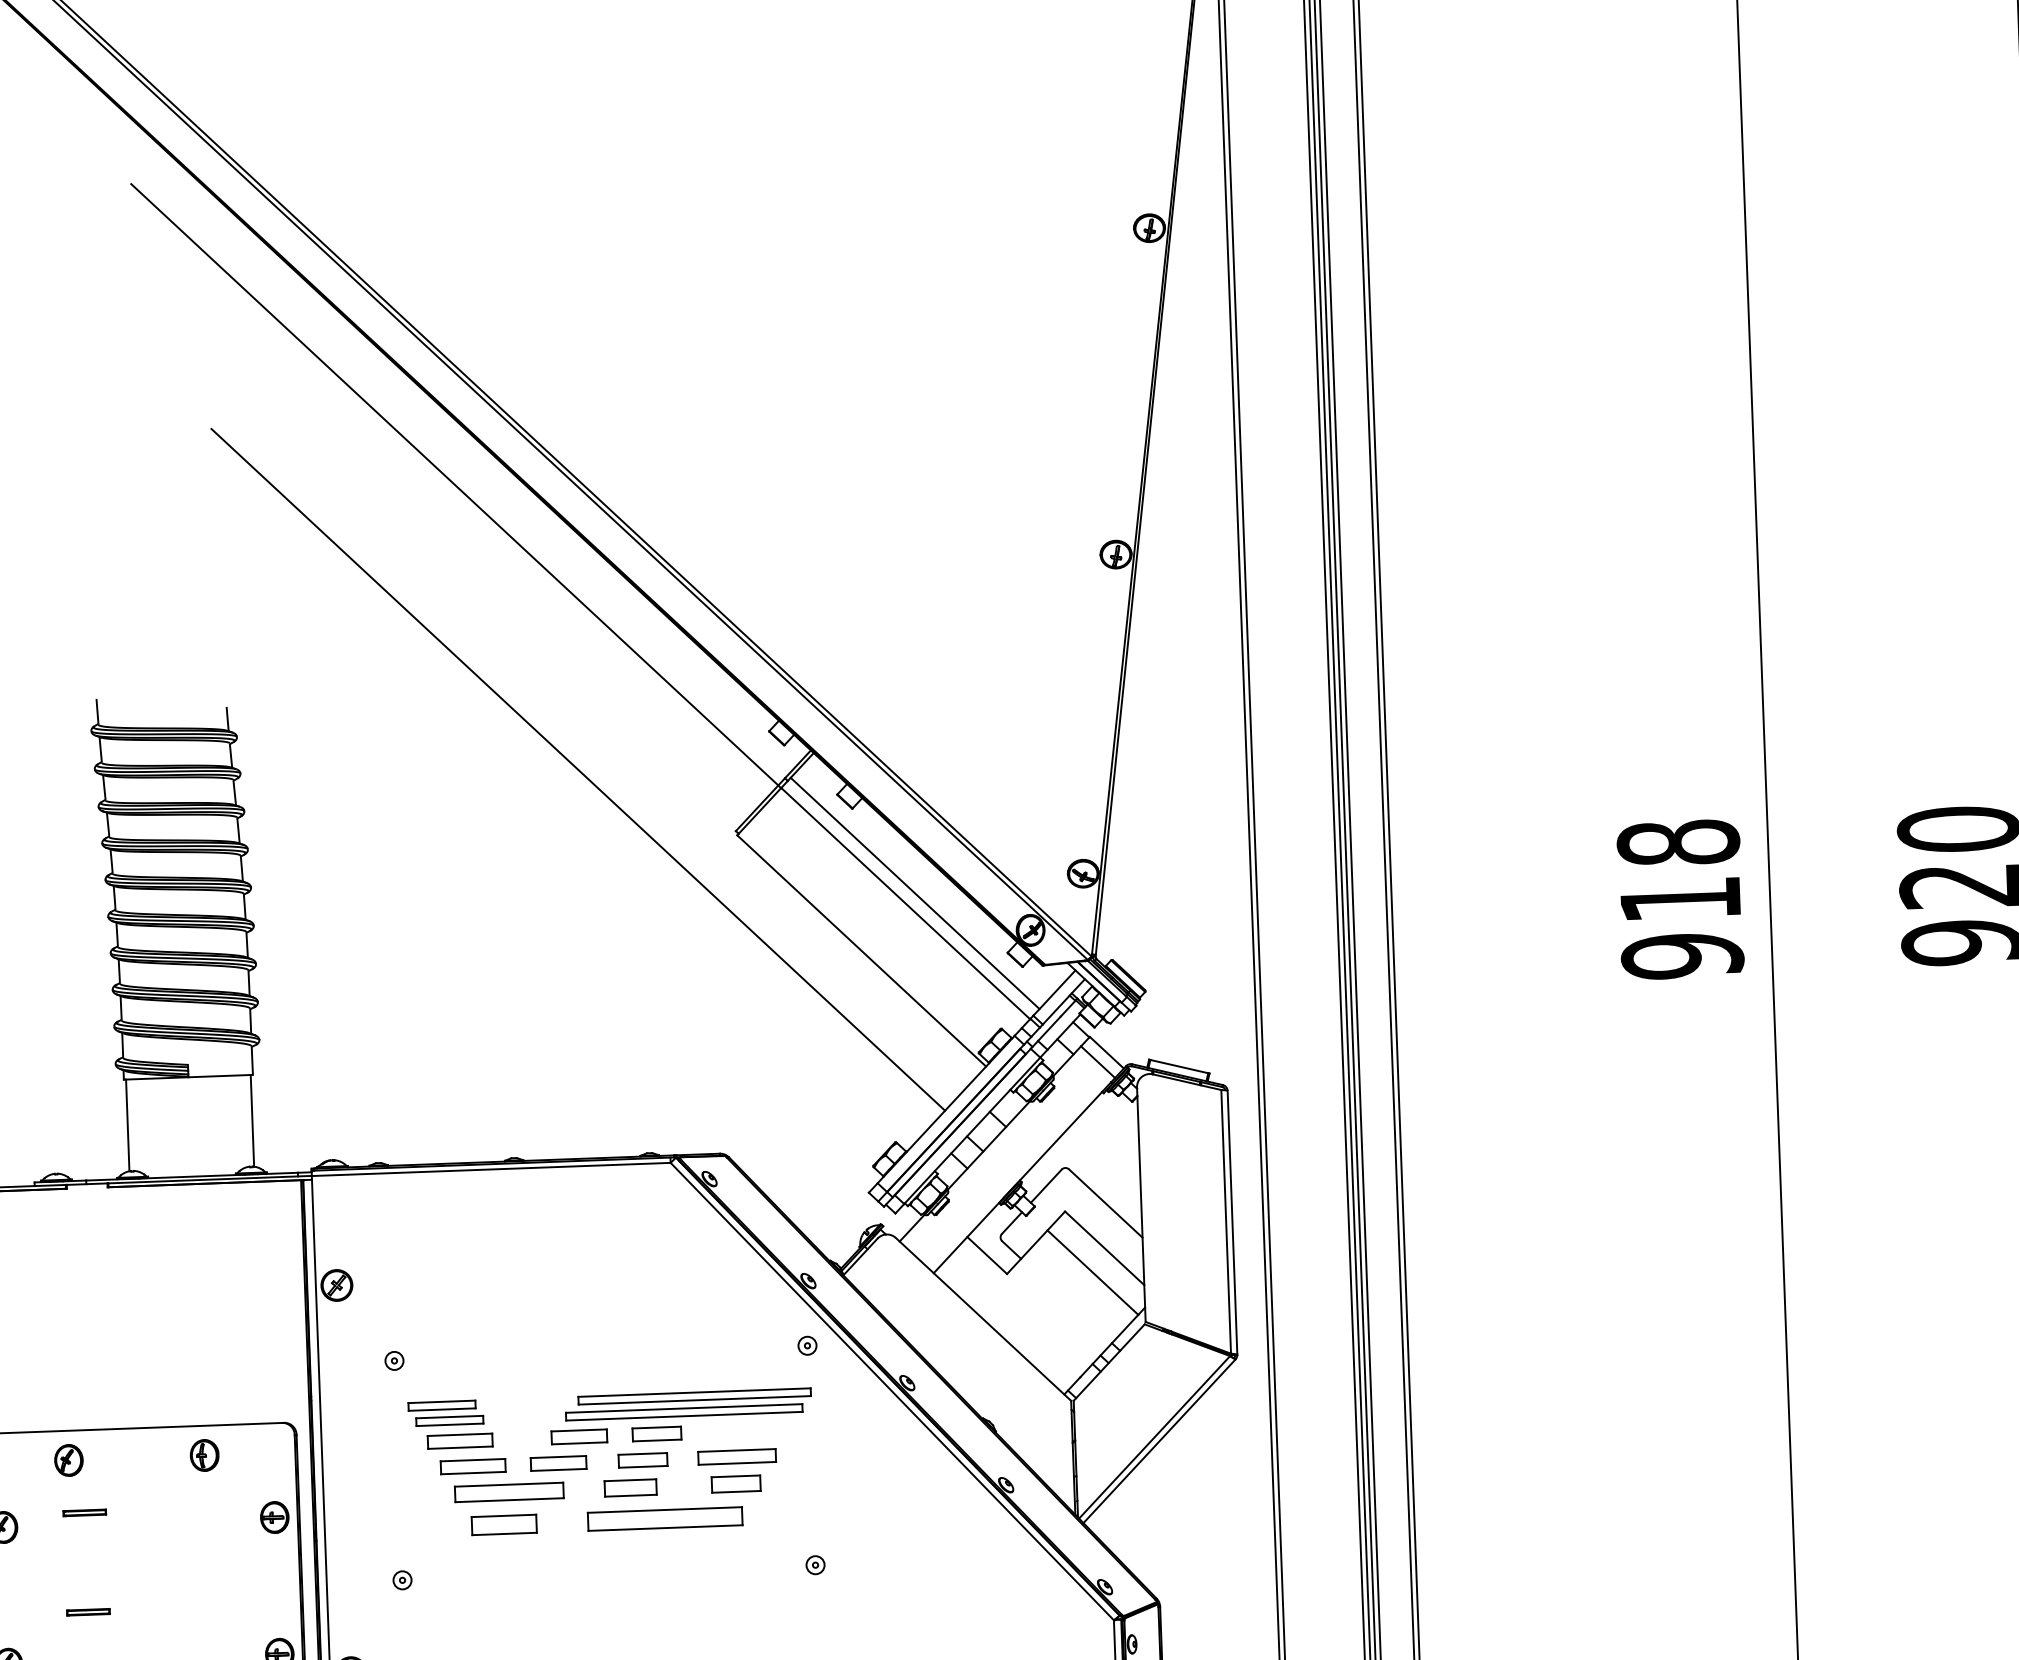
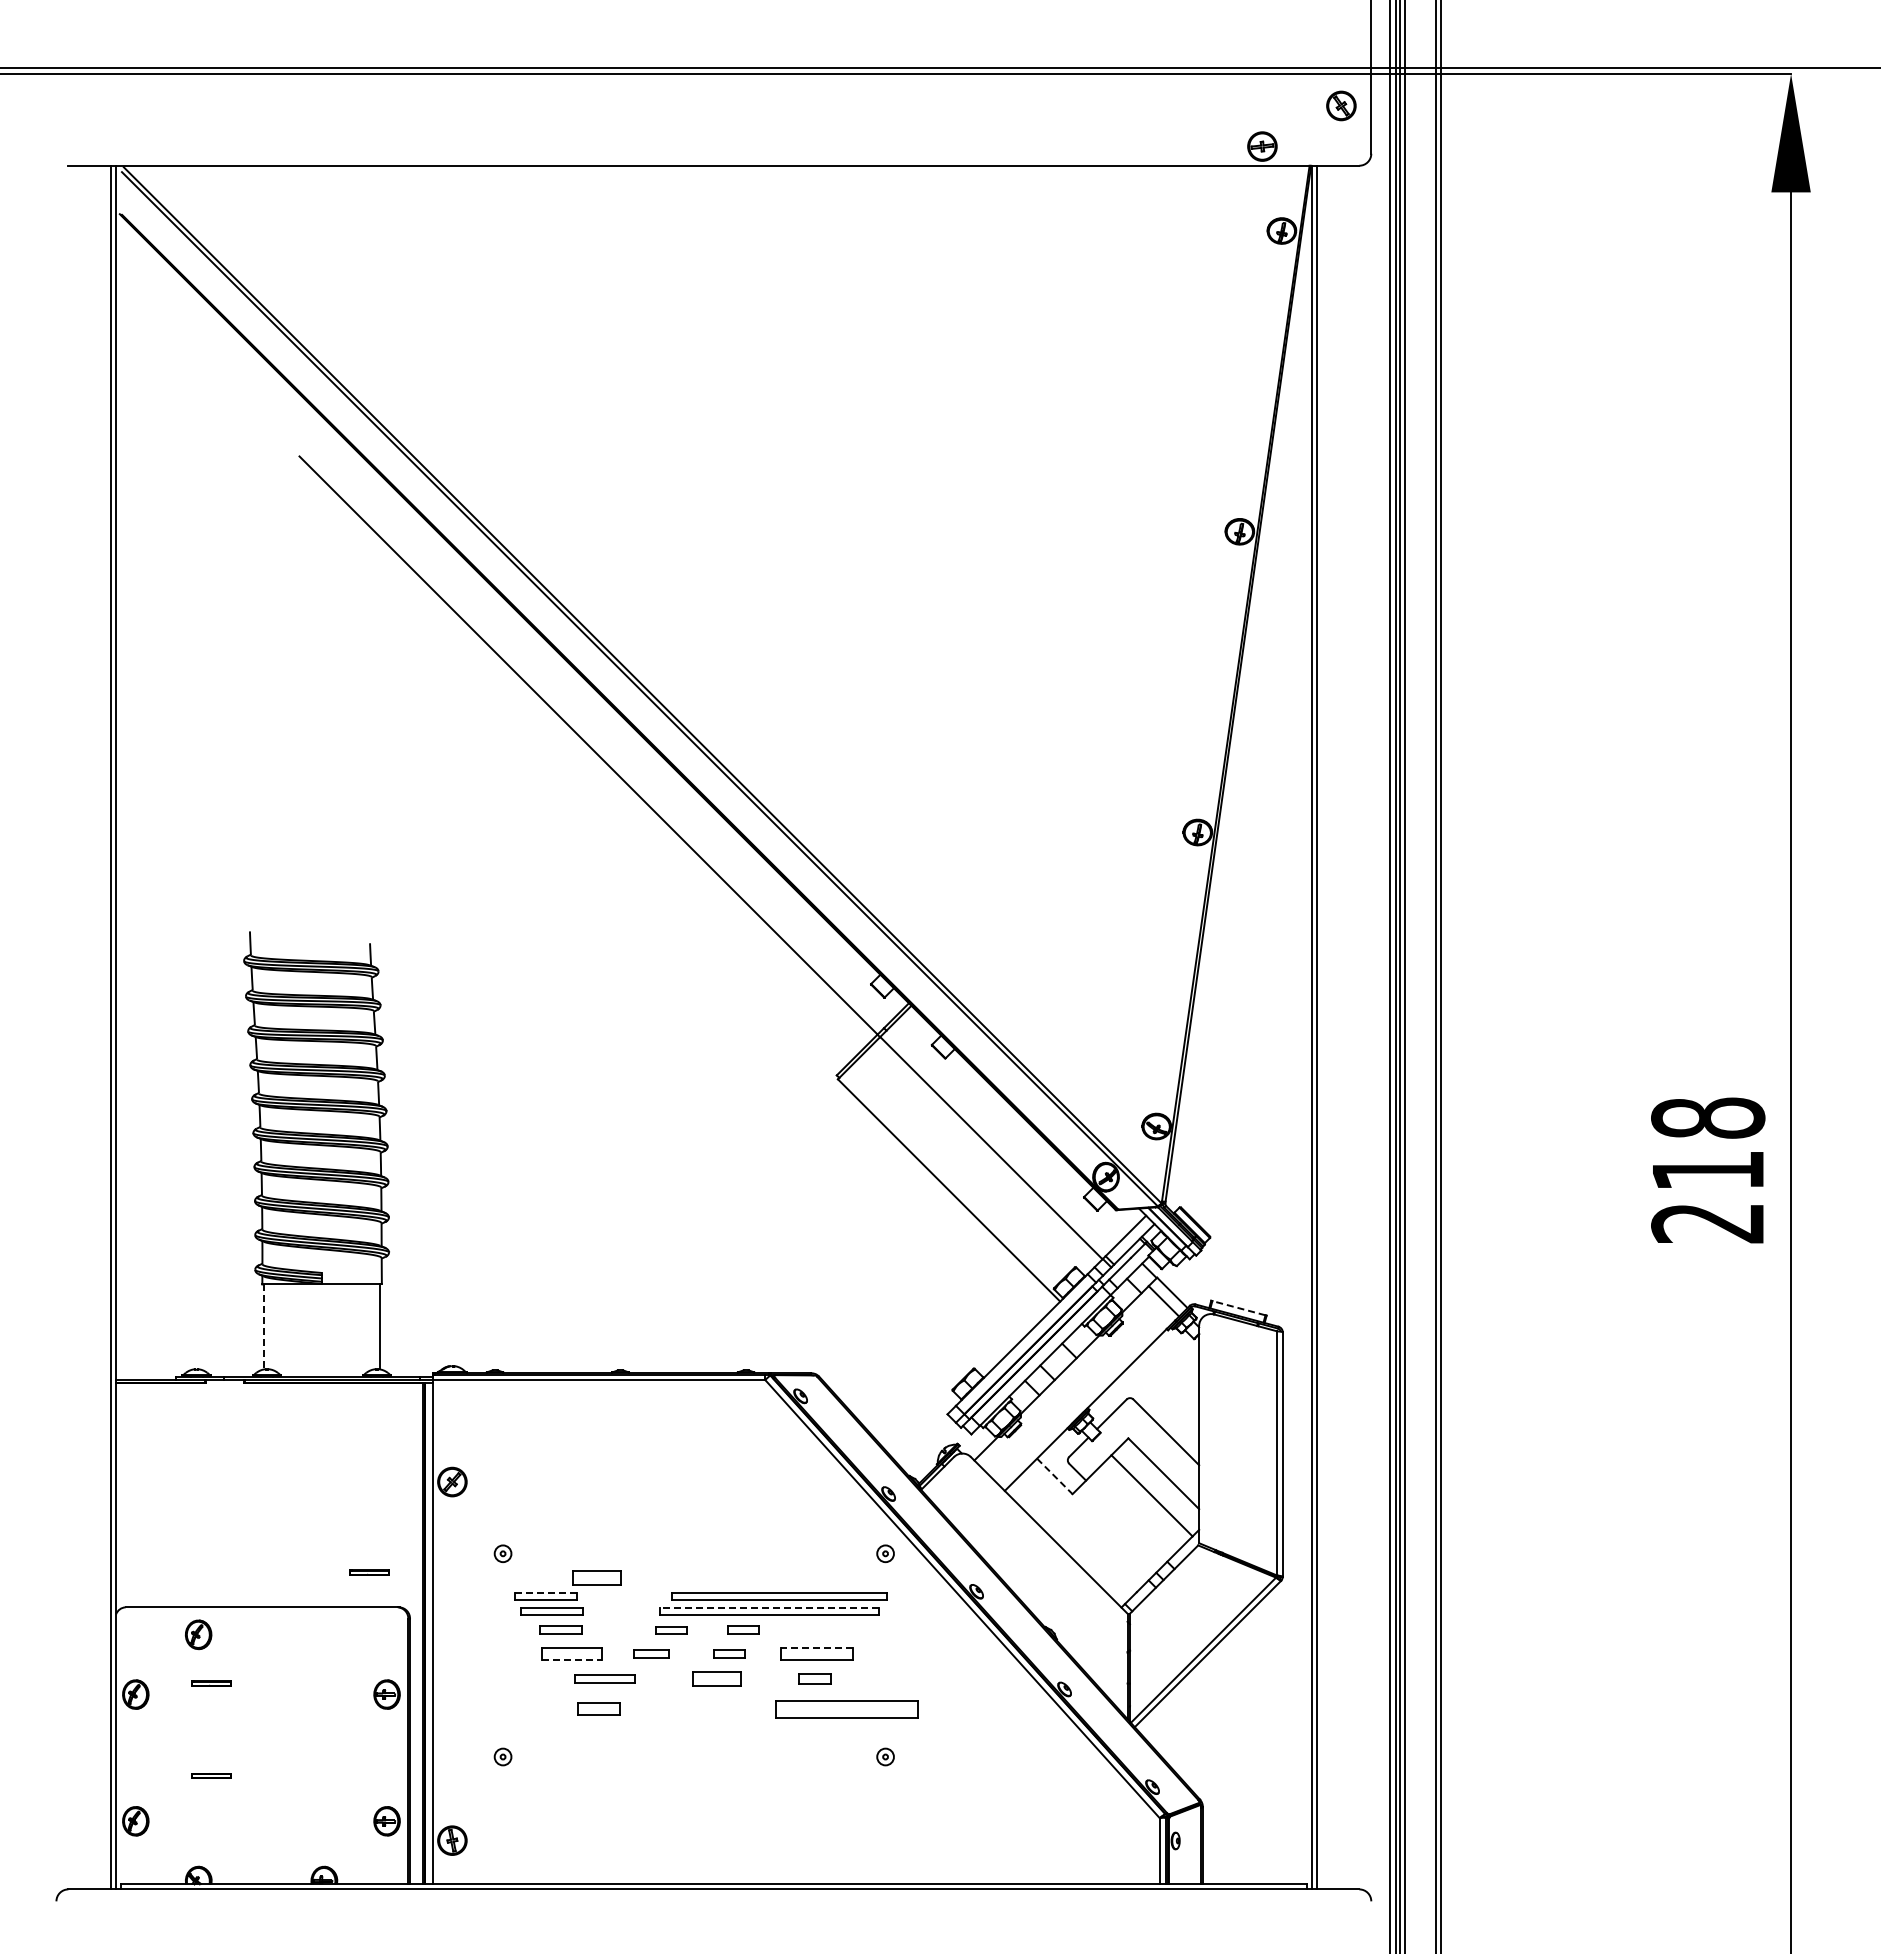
line: (577, 770) -> (692, 1013), removed
line: (915, 892) -> (1000, 1138), removed
text: (1682, 956) -> (1708, 1223), 918 -> 218
line: (1178, 1066) -> (1238, 1308), solid -> dashed
line: (127, 1126) -> (264, 1327), solid -> dashed
line: (987, 1255) -> (1055, 1476), solid -> dashed
part: (496, 1382) -> (596, 1577), added
part: (250, 1386) -> (369, 1572), added
line: (441, 1402) -> (545, 1593), solid -> dashed
line: (683, 1408) -> (768, 1607), solid -> dashed
part: (657, 1433) -> (743, 1629), size x0.7
part: (579, 1436) -> (671, 1629), size x0.6
part: (459, 1440) -> (560, 1629), size x0.7
line: (736, 1450) -> (816, 1648), solid -> dashed
part: (204, 1455) -> (324, 1634), removed
part: (642, 1459) -> (729, 1653), size x0.7
part: (558, 1462) -> (651, 1653), size x0.7
line: (473, 1473) -> (572, 1660), solid -> dashed
part: (735, 1483) -> (814, 1678), size x0.7
part: (508, 1491) -> (604, 1678), size x0.6
part: (664, 1519) -> (846, 1709), moved
part: (503, 1525) -> (598, 1709), size x0.7

